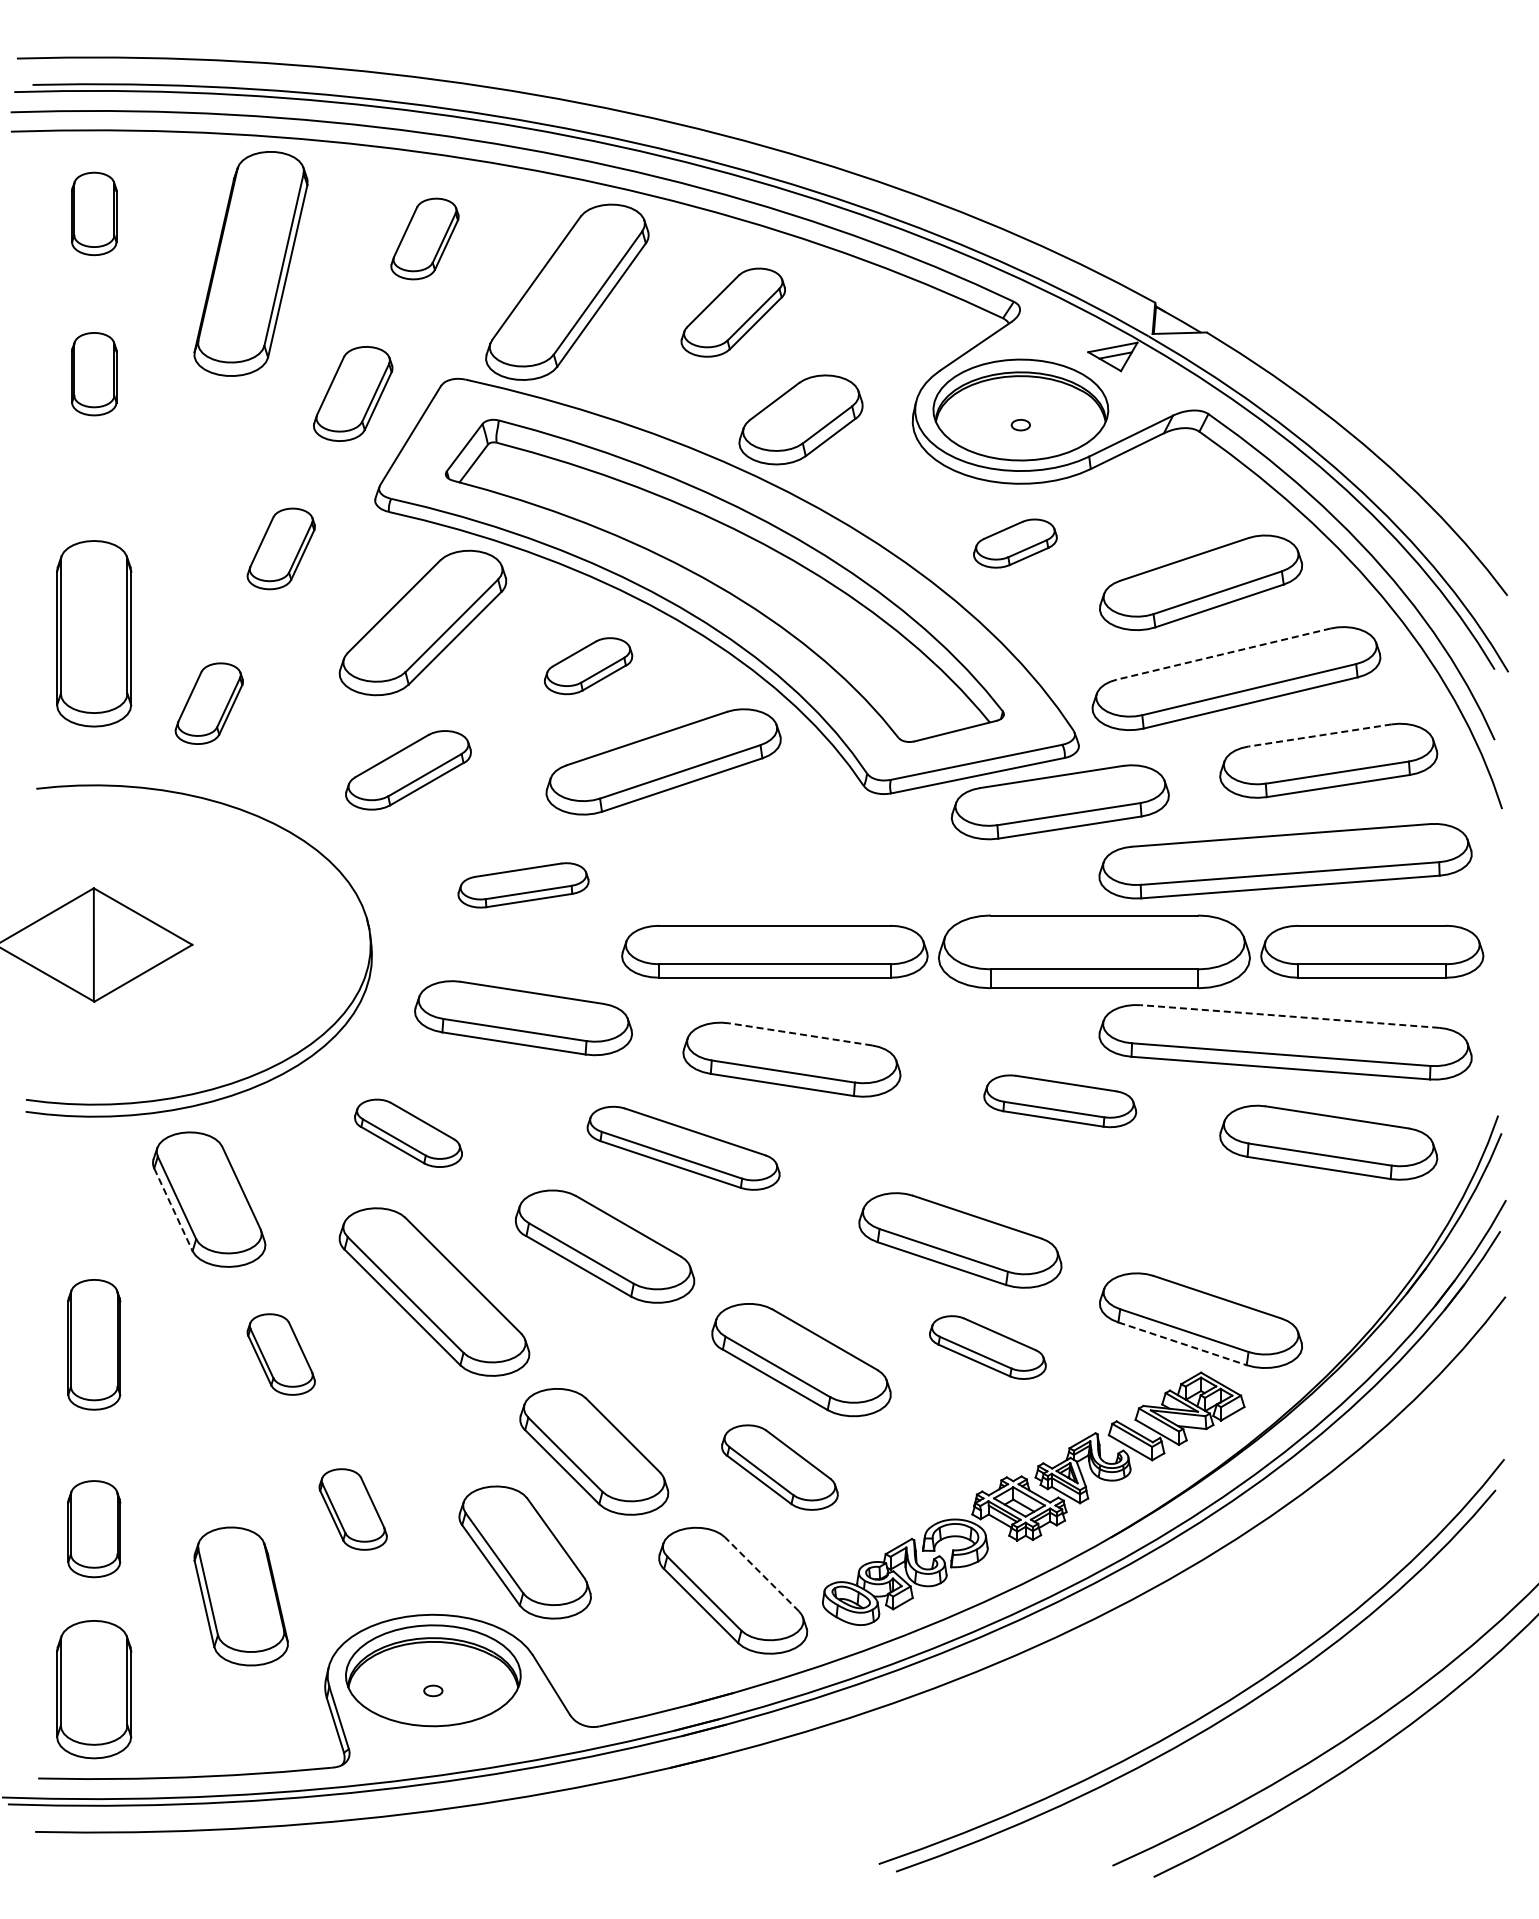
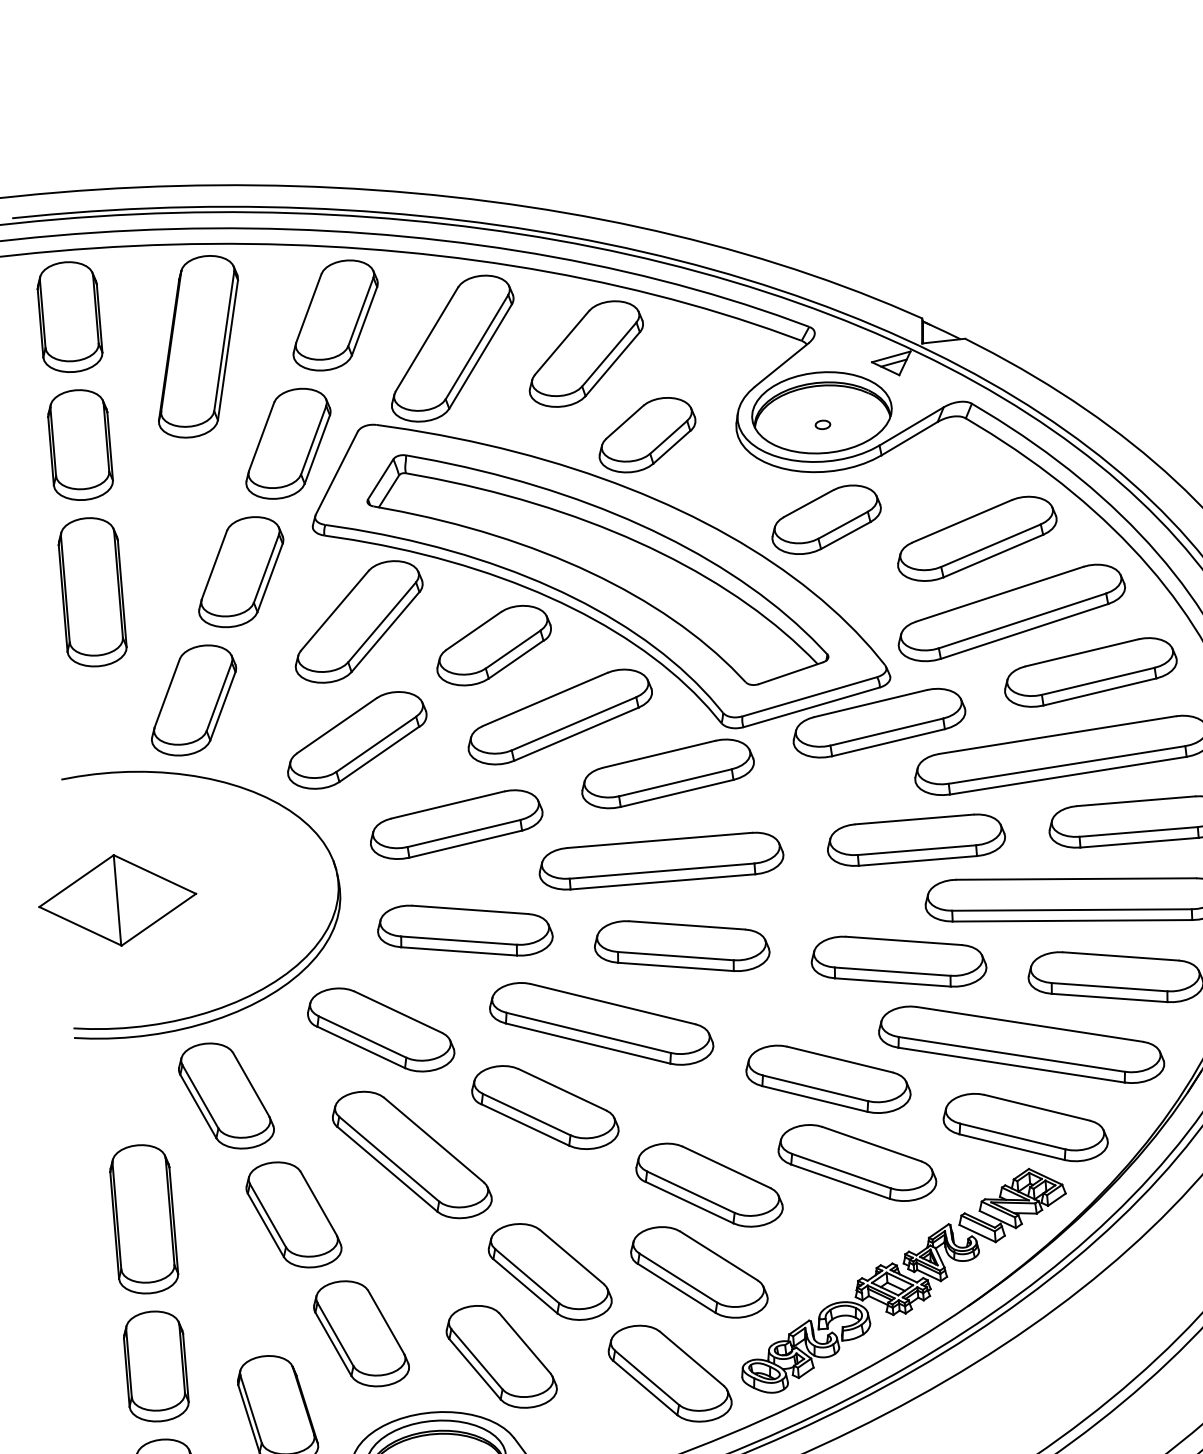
part: (94, 213) -> (70, 316), size x1.67
part: (424, 238) -> (334, 315), size x1.67
part: (733, 312) -> (586, 353), size x1.43
part: (94, 373) -> (80, 444), size x1.67
part: (353, 393) -> (288, 443), size x1.43
part: (1015, 543) -> (826, 519), size x1.67
part: (281, 548) -> (241, 571), size x1.67
part: (94, 633) -> (92, 592), moved
line: (1223, 654) -> (999, 594), dashed -> solid
part: (588, 665) -> (493, 644), size x1.67
part: (209, 703) -> (193, 700), size x1.67
line: (1319, 735) -> (1081, 652), dashed -> solid
part: (408, 770) -> (357, 740), size x1.43
part: (791, 843) -> (667, 773), added
part: (523, 885) -> (456, 824), size x1.67
part: (1094, 951) -> (916, 839), size x0.71
line: (1289, 1016) -> (1076, 879), dashed -> solid
line: (800, 1034) -> (687, 925), dashed -> solid
part: (1059, 1101) -> (898, 961), size x1.43
part: (408, 1133) -> (380, 1030), size x1.67
part: (683, 1148) -> (601, 1024), size x1.43
line: (173, 1209) -> (198, 1106), dashed -> solid
part: (1204, 1217) -> (1021, 1044), added
line: (1182, 1343) -> (1012, 1146), dashed -> solid
part: (94, 1344) -> (144, 1219), size x1.43
part: (987, 1347) -> (856, 1162), size x1.67
part: (281, 1354) -> (294, 1214), size x1.67
part: (779, 1467) -> (698, 1272), size x1.43
part: (353, 1509) -> (361, 1333), size x1.67
part: (94, 1528) -> (156, 1365), size x1.43
line: (761, 1574) -> (691, 1358), dashed -> solid

